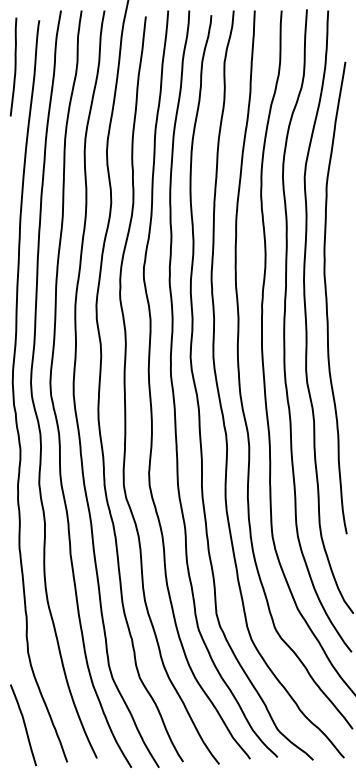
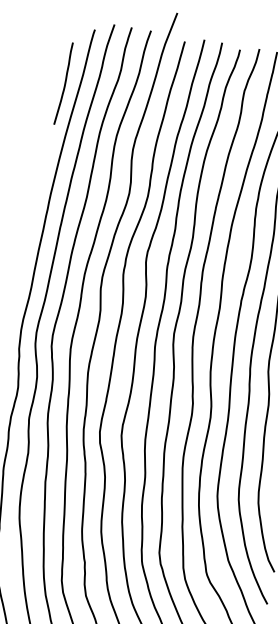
curve: (14, 66) -> (64, 83), moved

